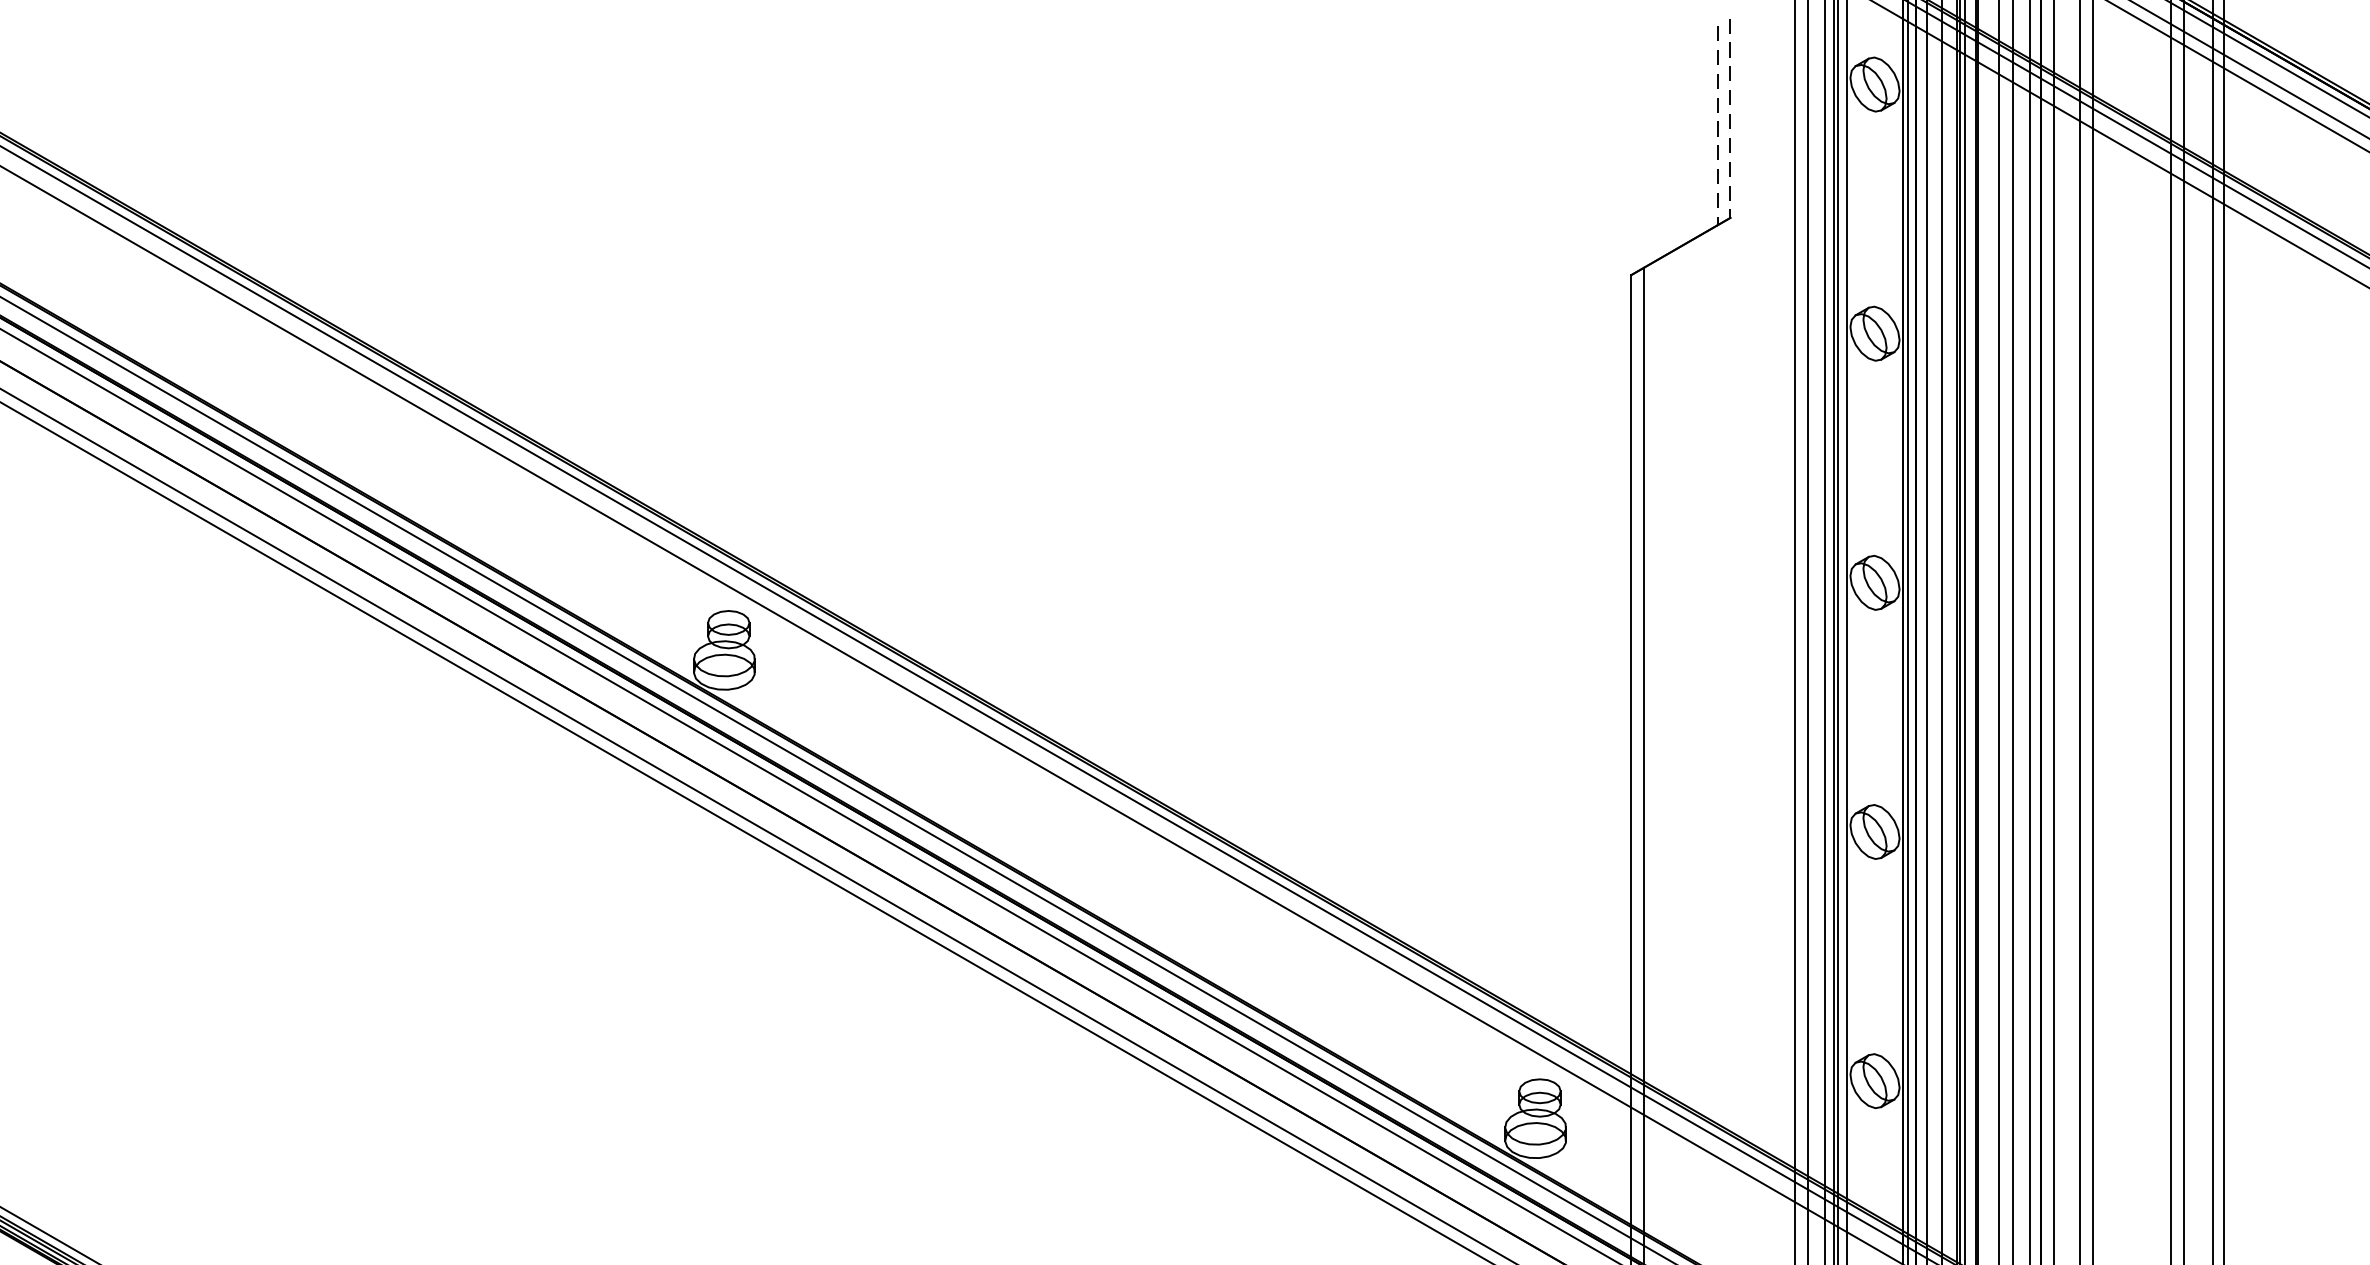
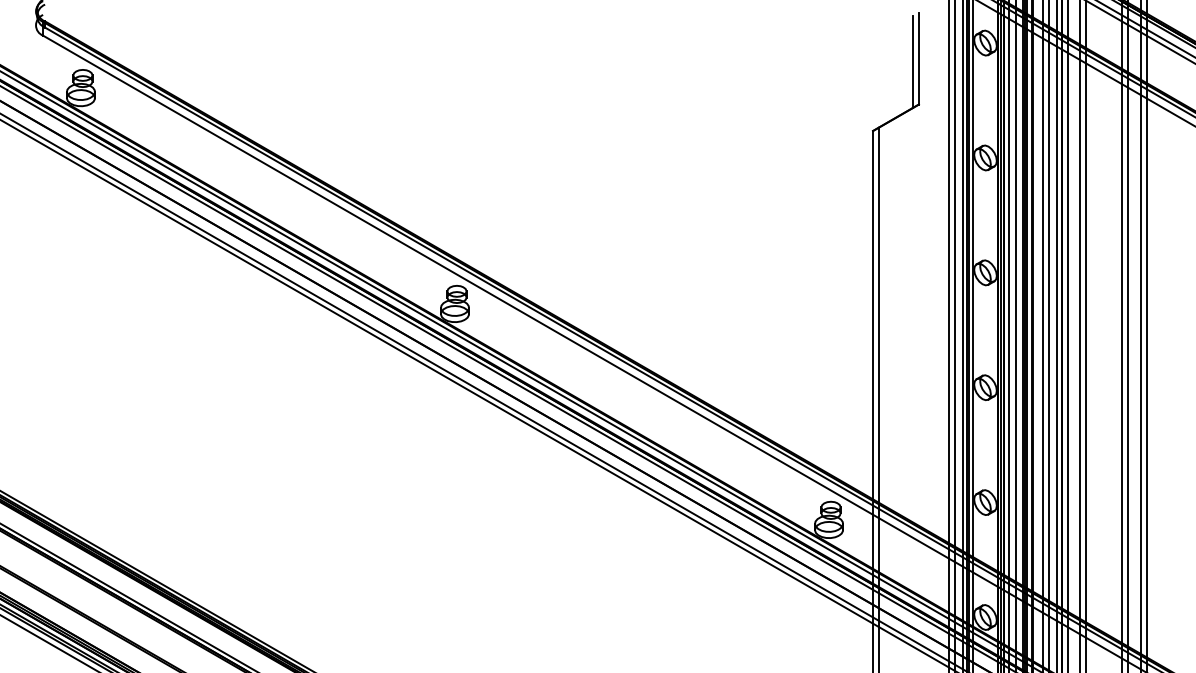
line: (1729, 117) -> (918, 58), dashed -> solid
line: (1716, 126) -> (912, 62), dashed -> solid

